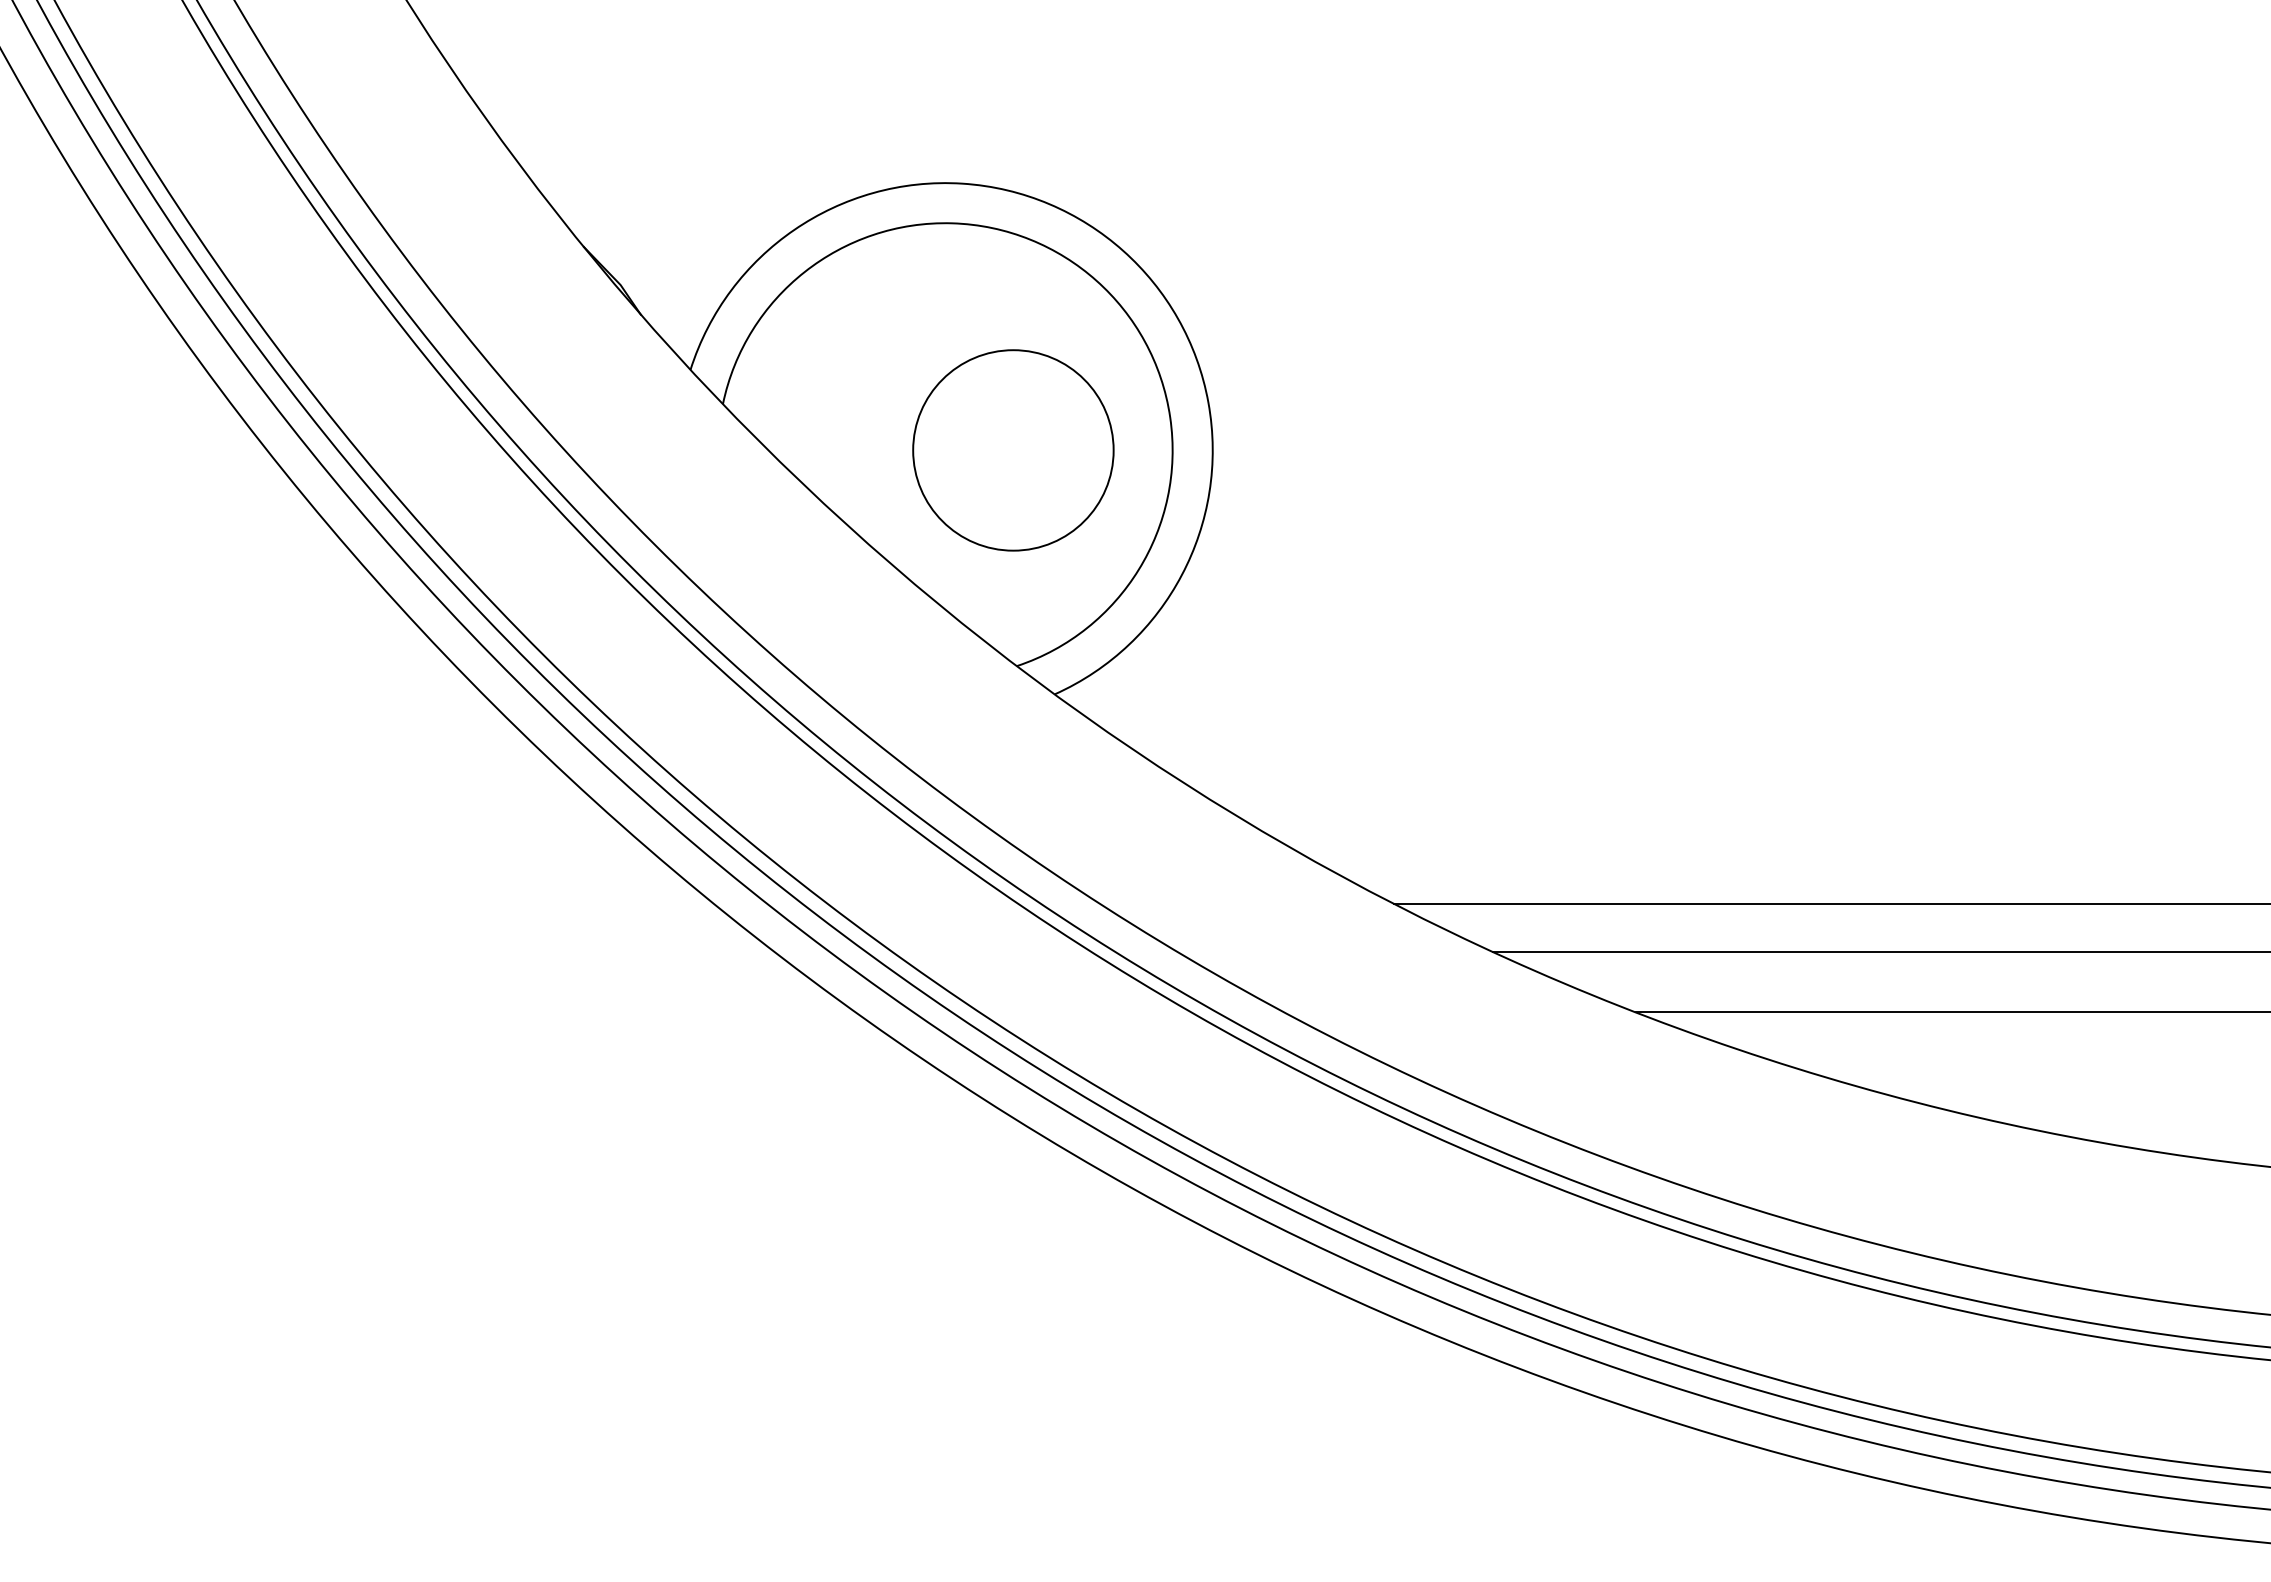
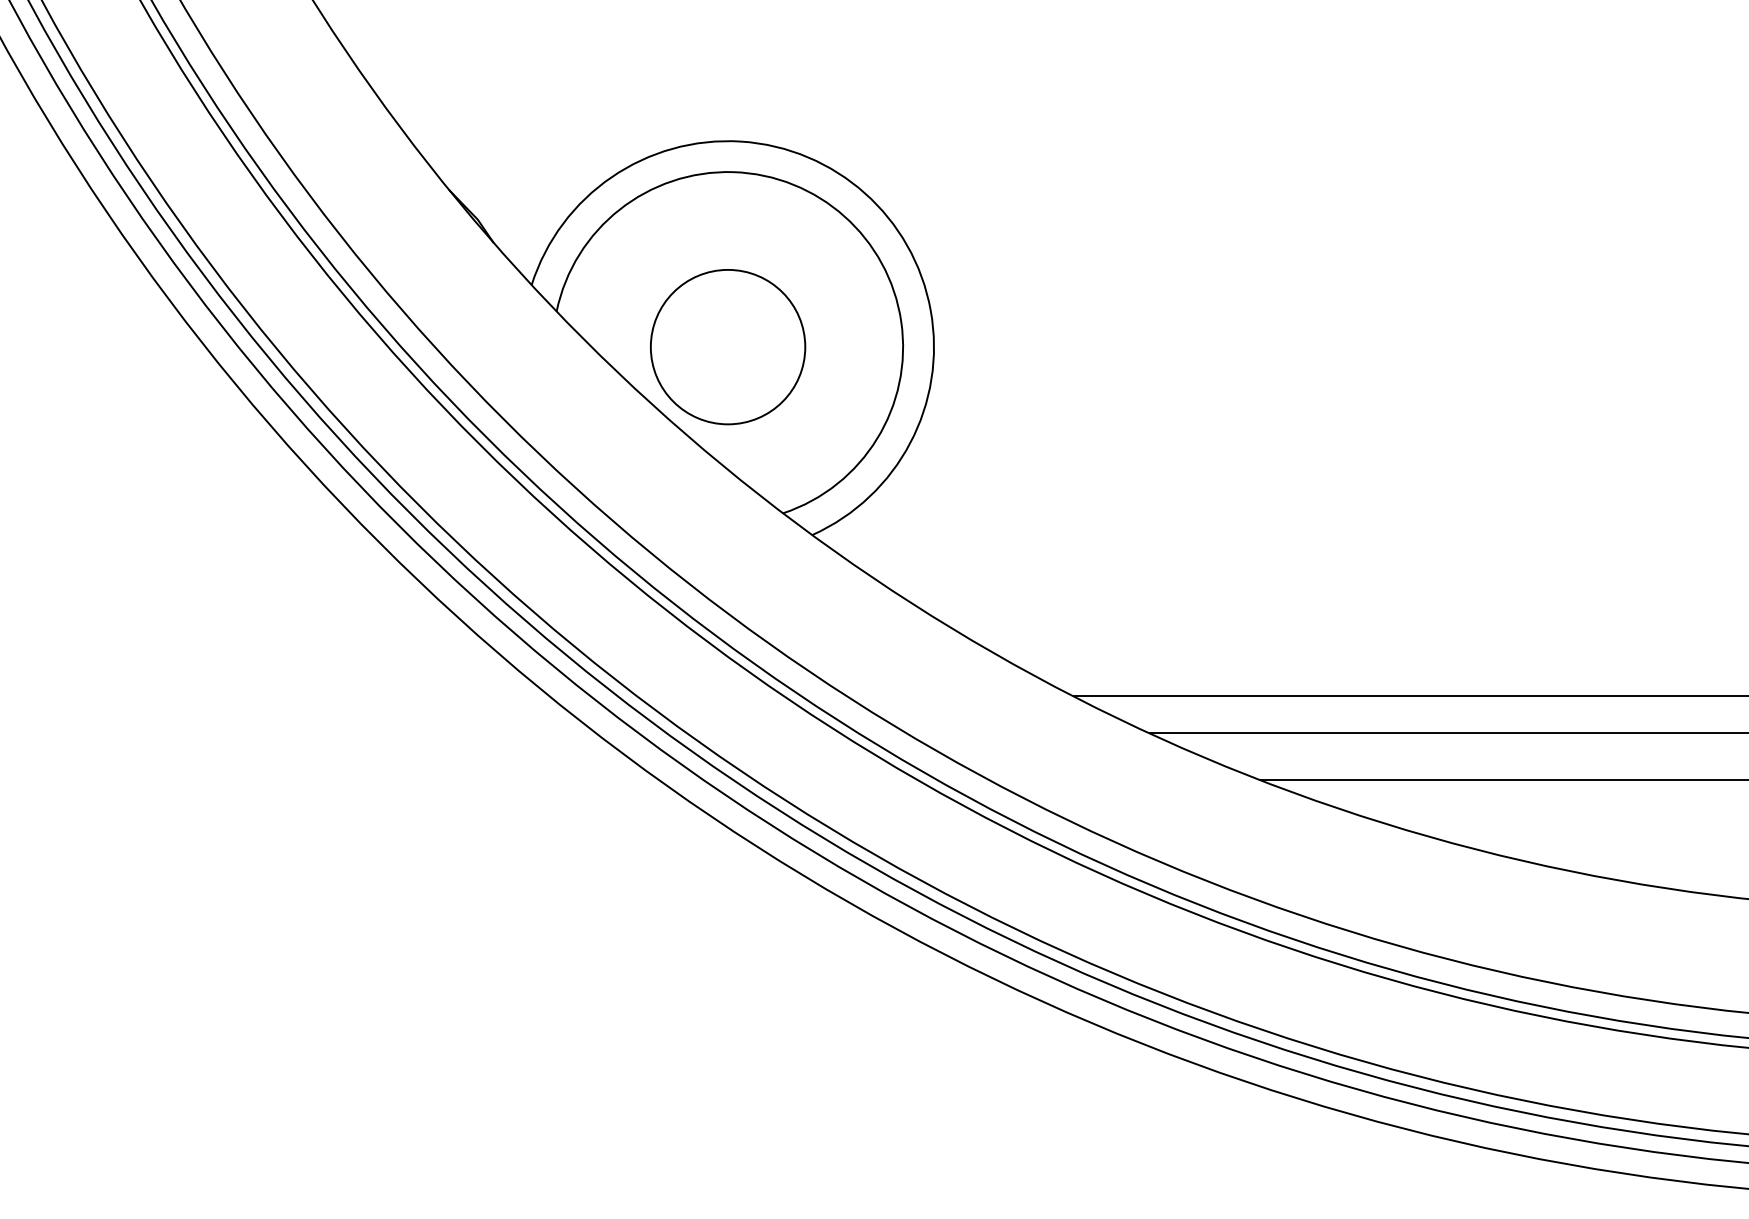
circle: (1013, 450) -> (728, 347), moved

